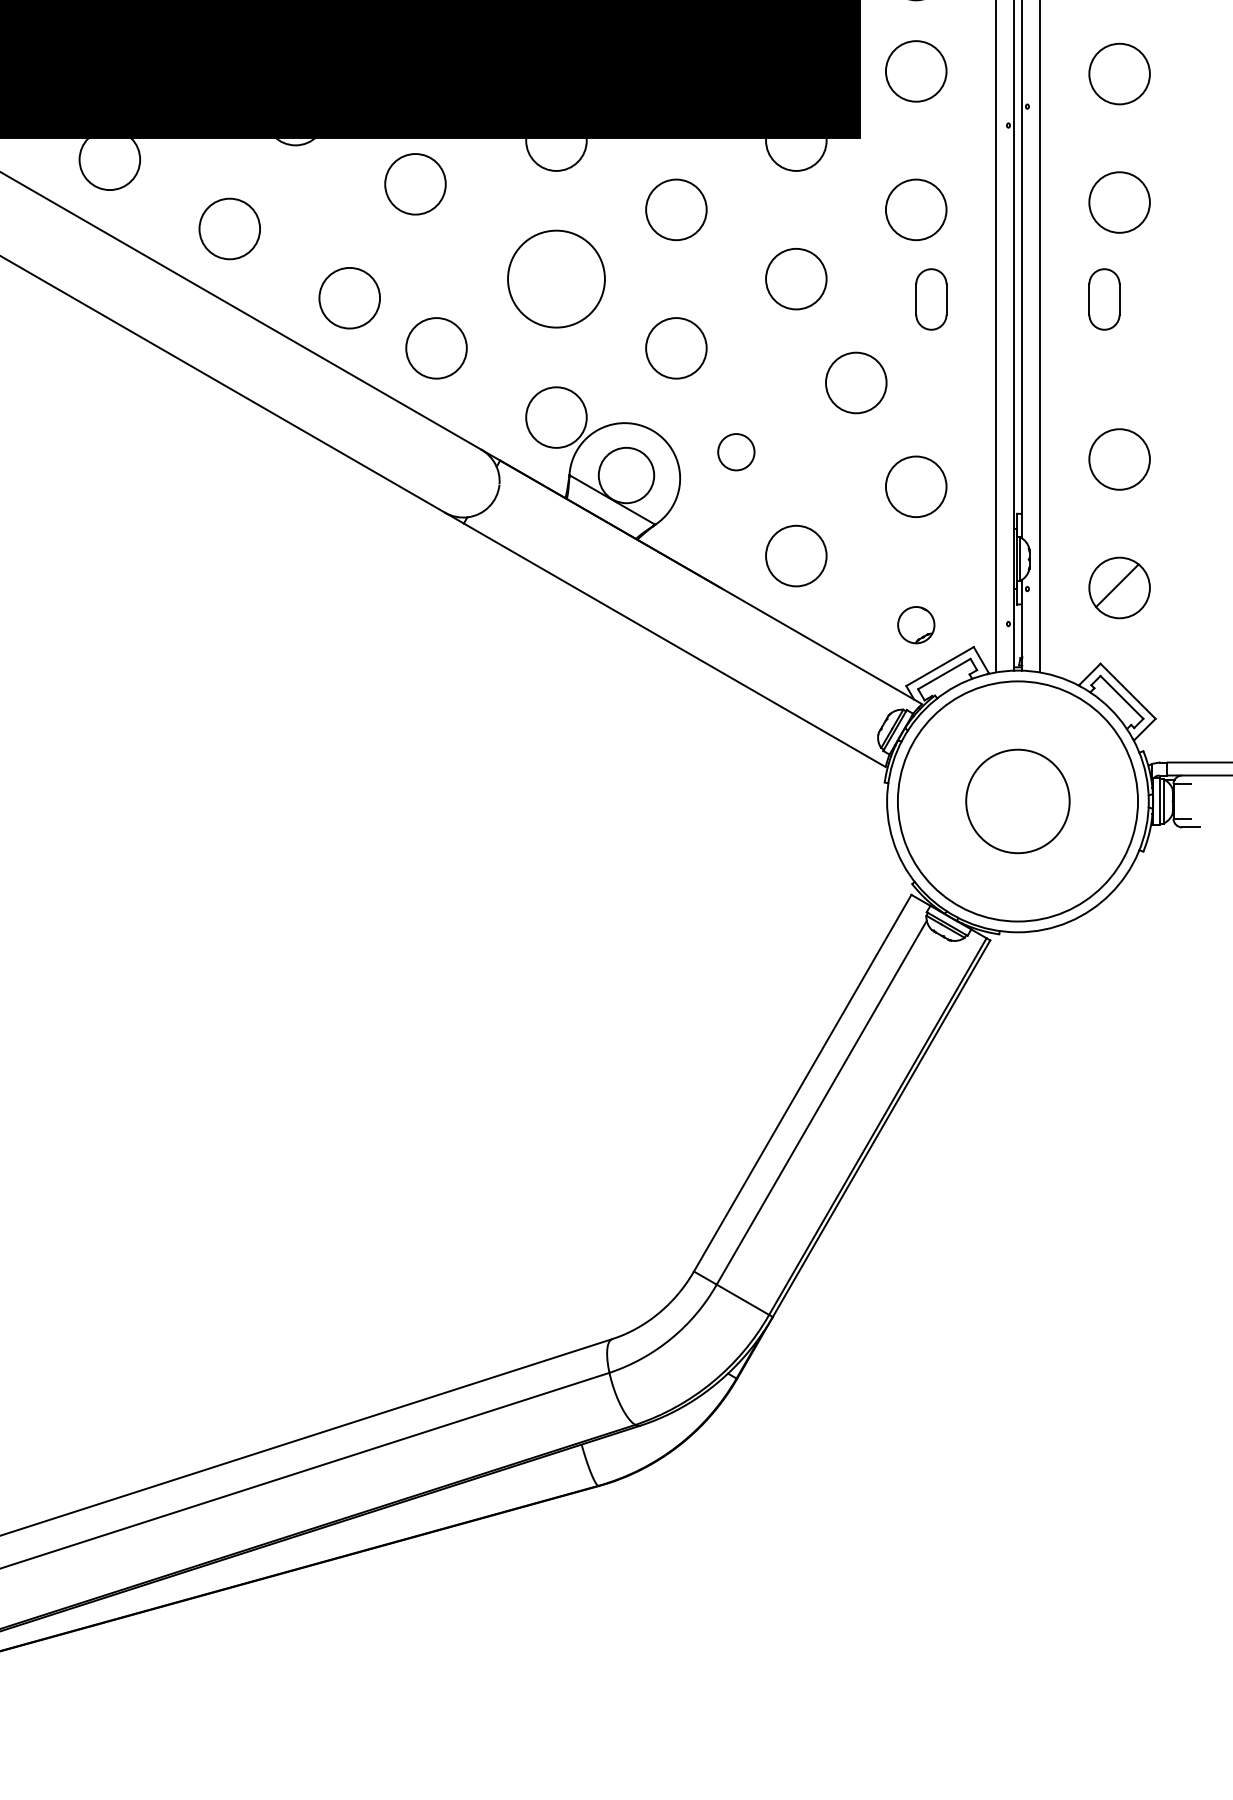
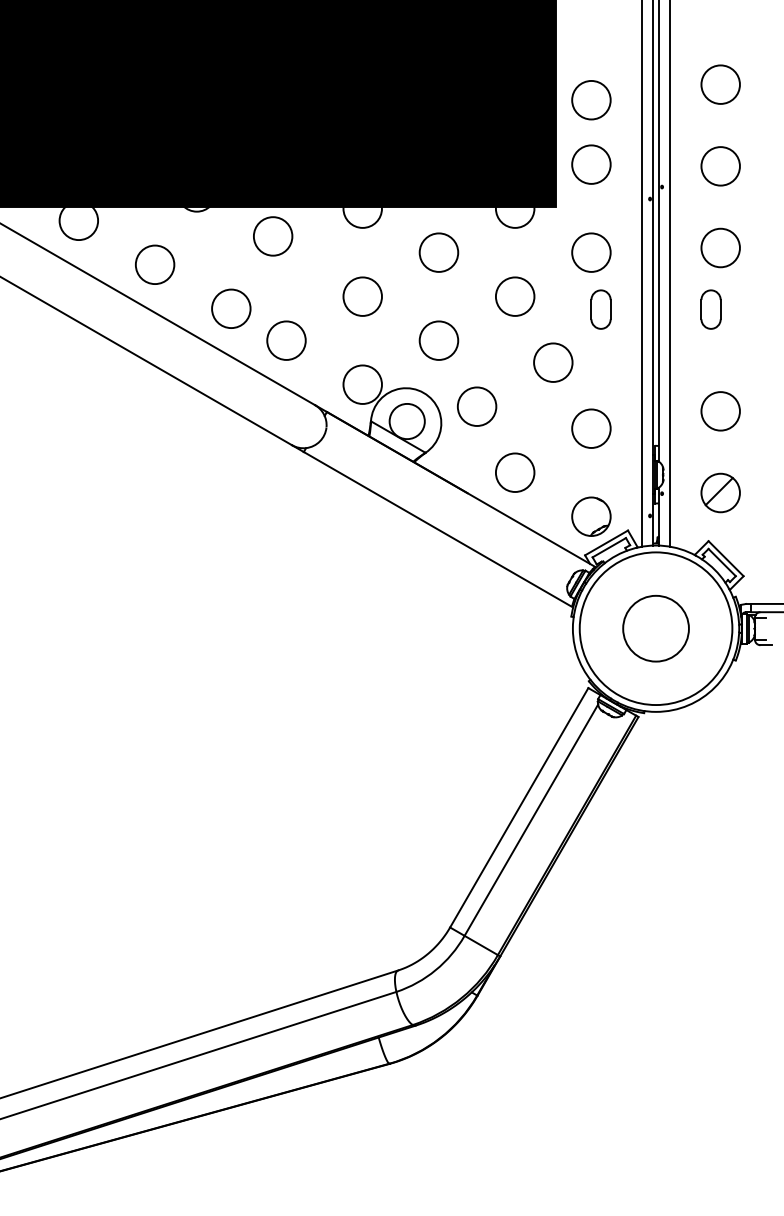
circle: (556, 278) -> (362, 296), size x0.62
circle: (735, 451) -> (476, 406), size x1.67
part: (916, 624) -> (591, 516), size x1.67

